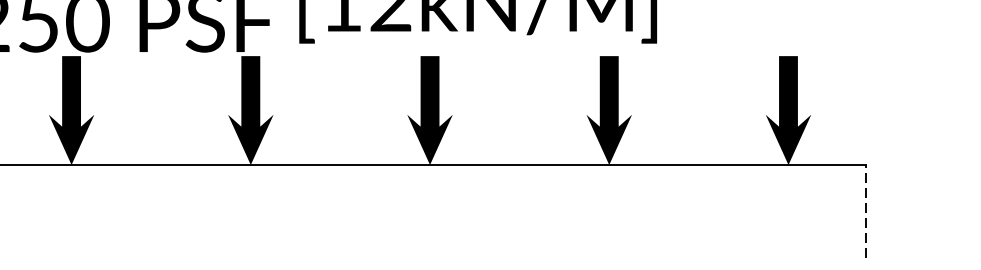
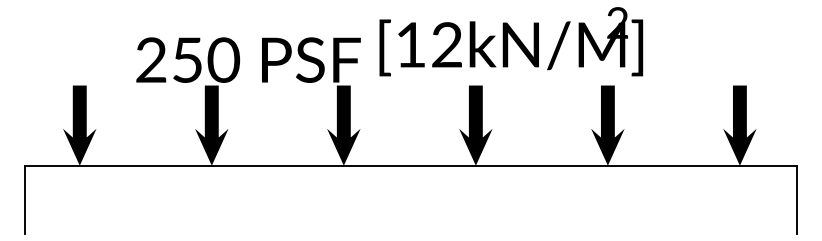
line: (866, 210) -> (797, 199), dashed -> solid

